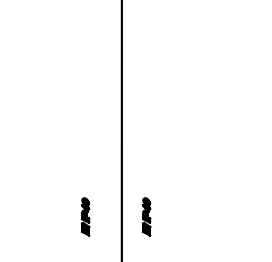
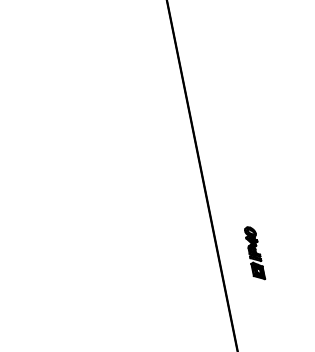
part: (85, 216) -> (167, 270), removed

